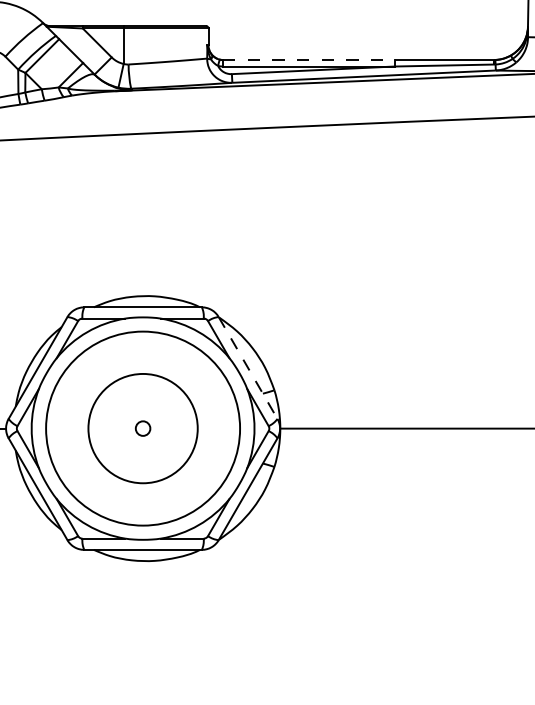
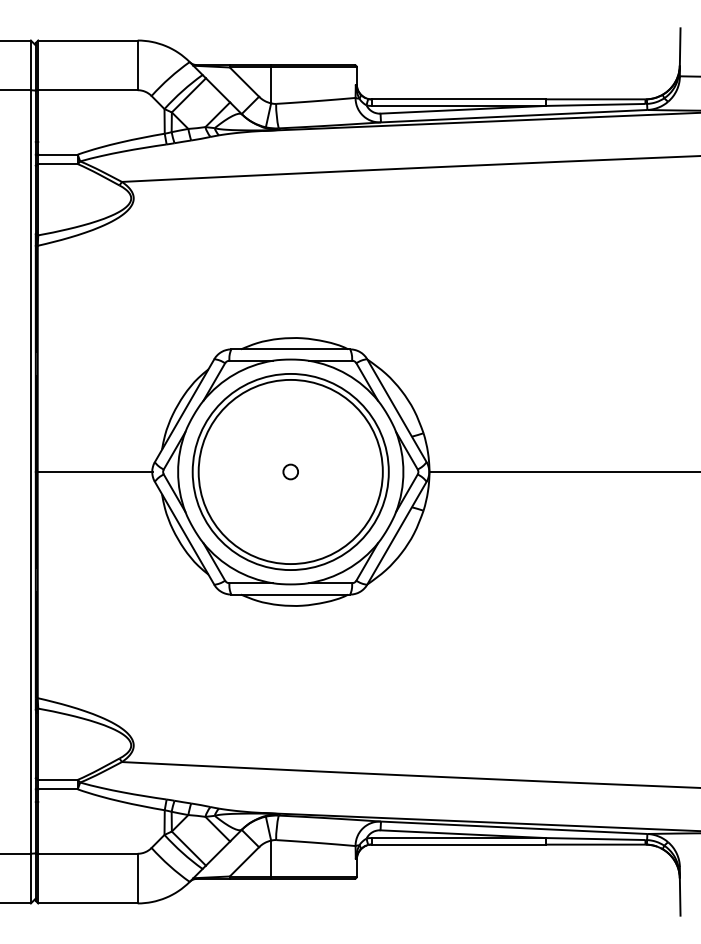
line: (309, 60) -> (458, 99), dashed -> solid
line: (248, 368) -> (397, 411), dashed -> solid
circle: (142, 428) -> (290, 471), size x1.67

